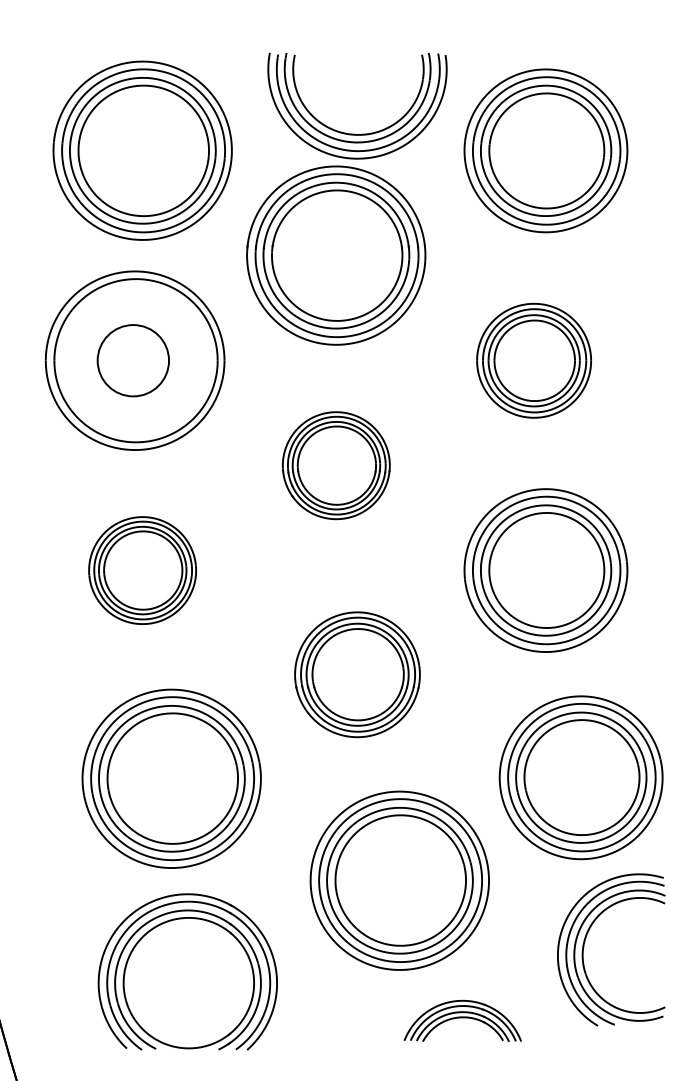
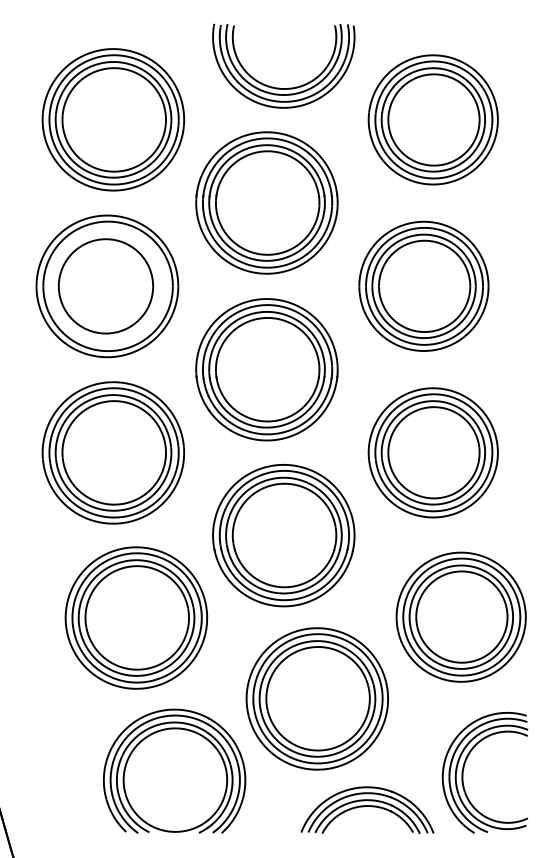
part: (354, 133) -> (281, 87), moved
circle: (132, 360) -> (105, 286), size x1.67
part: (533, 360) -> (423, 286), size x1.43
part: (336, 465) -> (267, 369), size x1.67
part: (142, 570) -> (113, 452), size x1.67
part: (357, 674) -> (283, 535), size x1.43
part: (585, 942) -> (464, 766), moved
part: (187, 971) -> (174, 770), moved
part: (462, 1020) -> (367, 809), size x1.43

